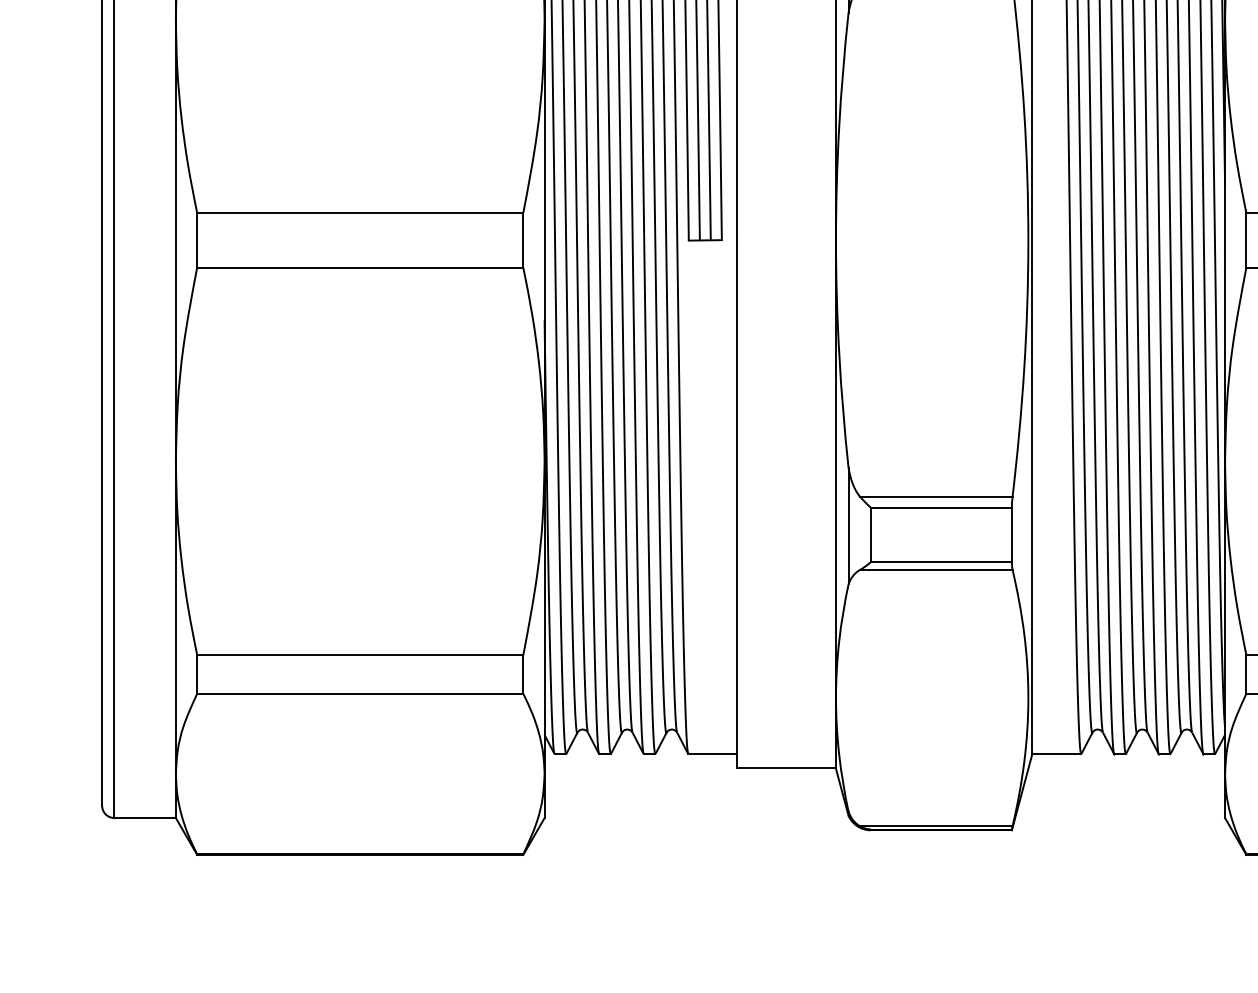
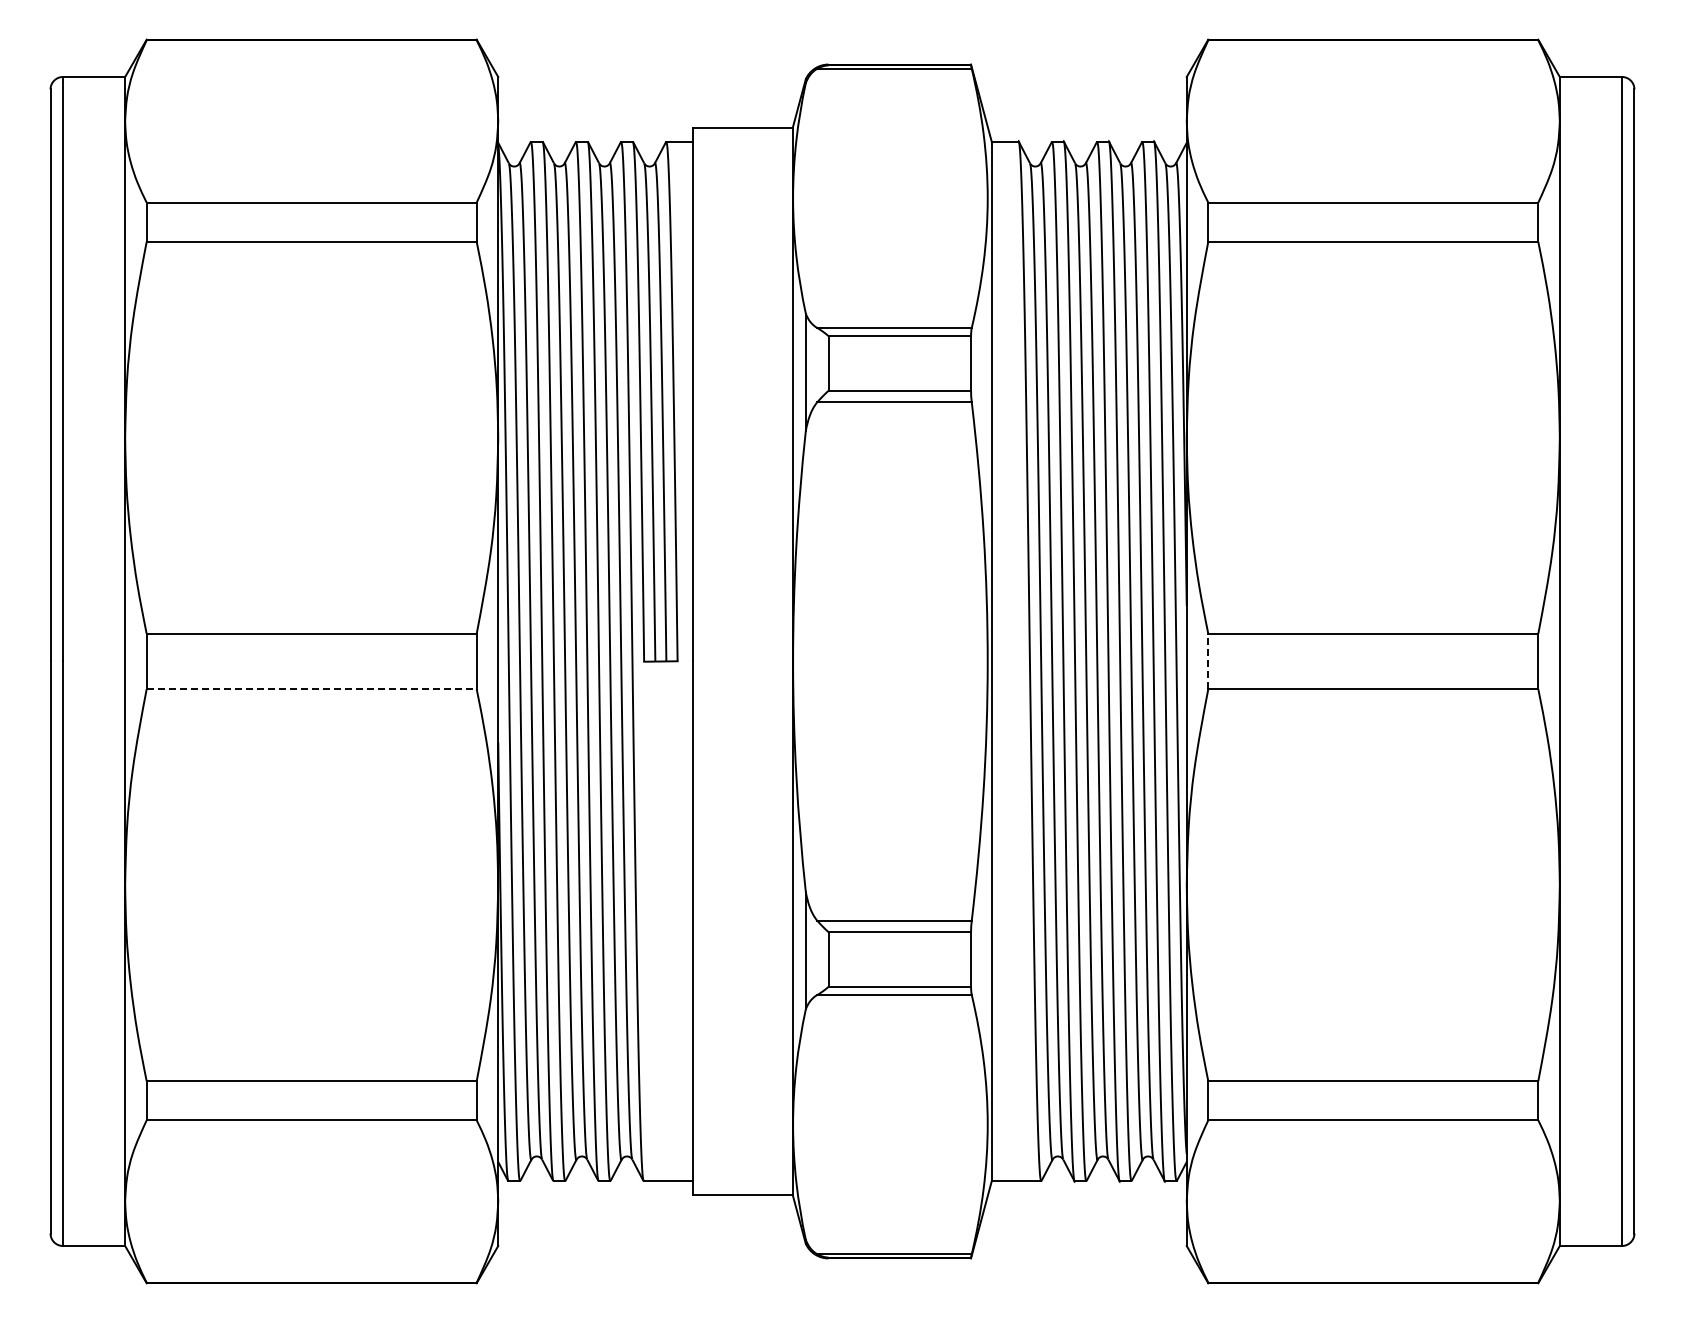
line: (1246, 240) -> (1208, 661), solid -> dashed
line: (361, 268) -> (312, 689), solid -> dashed

